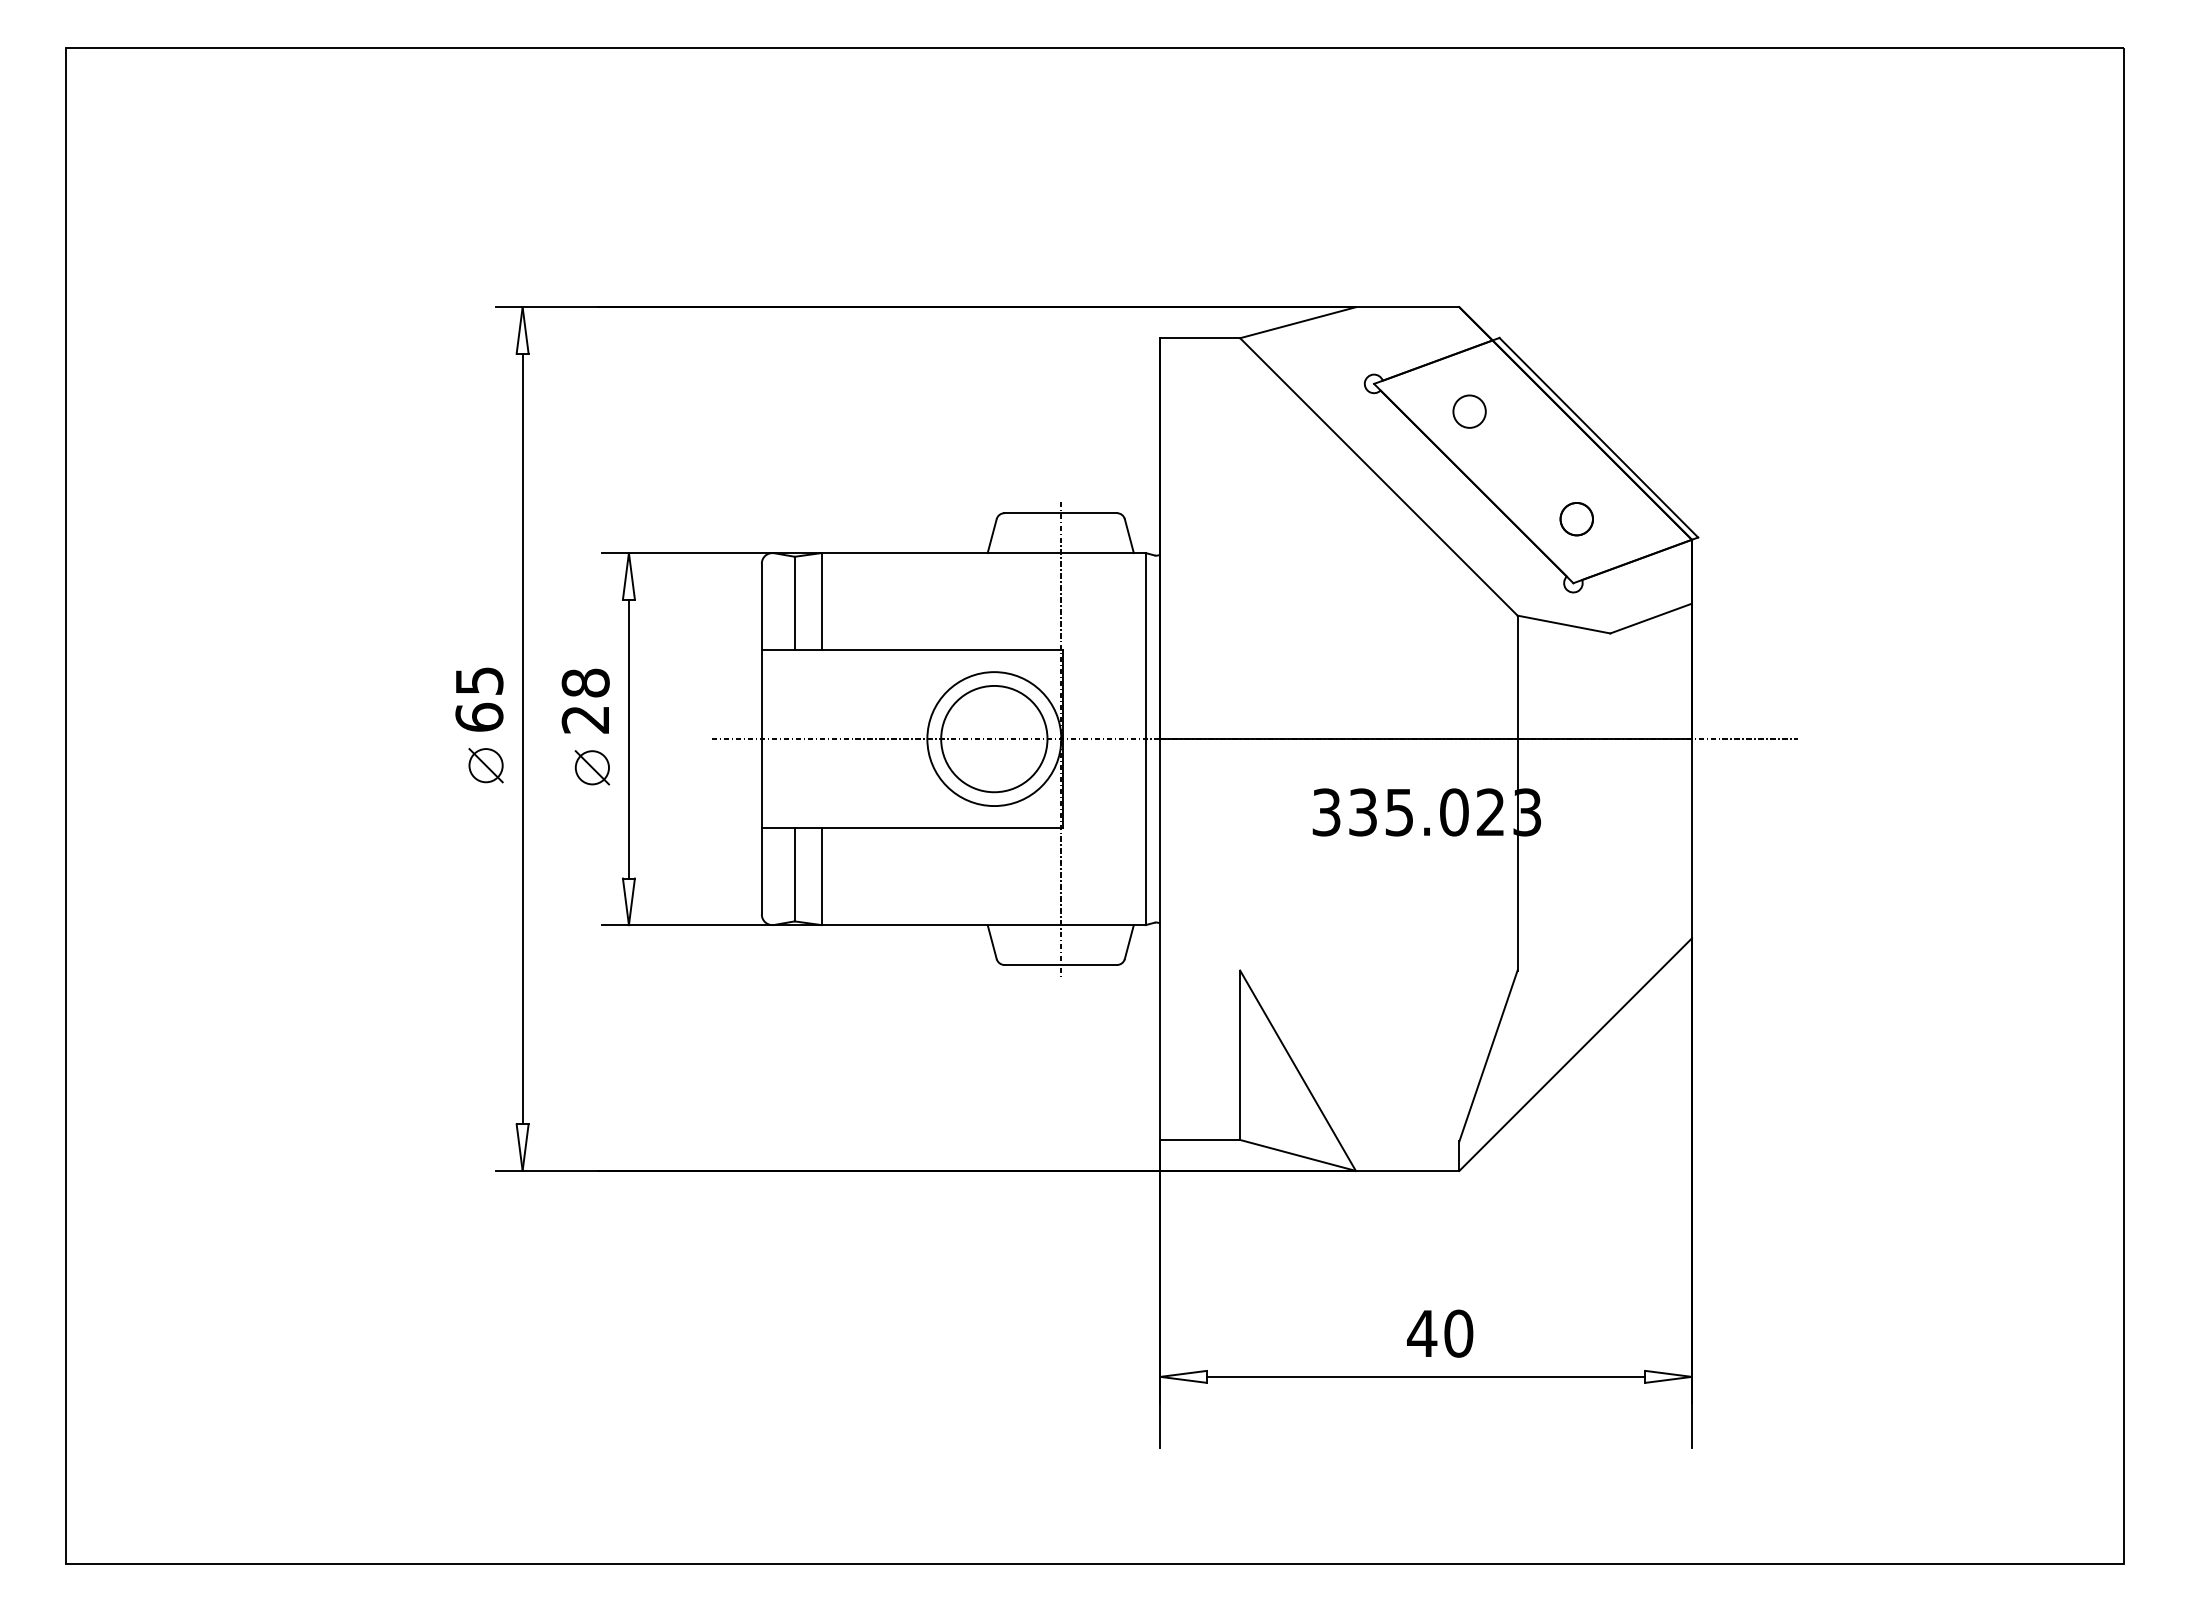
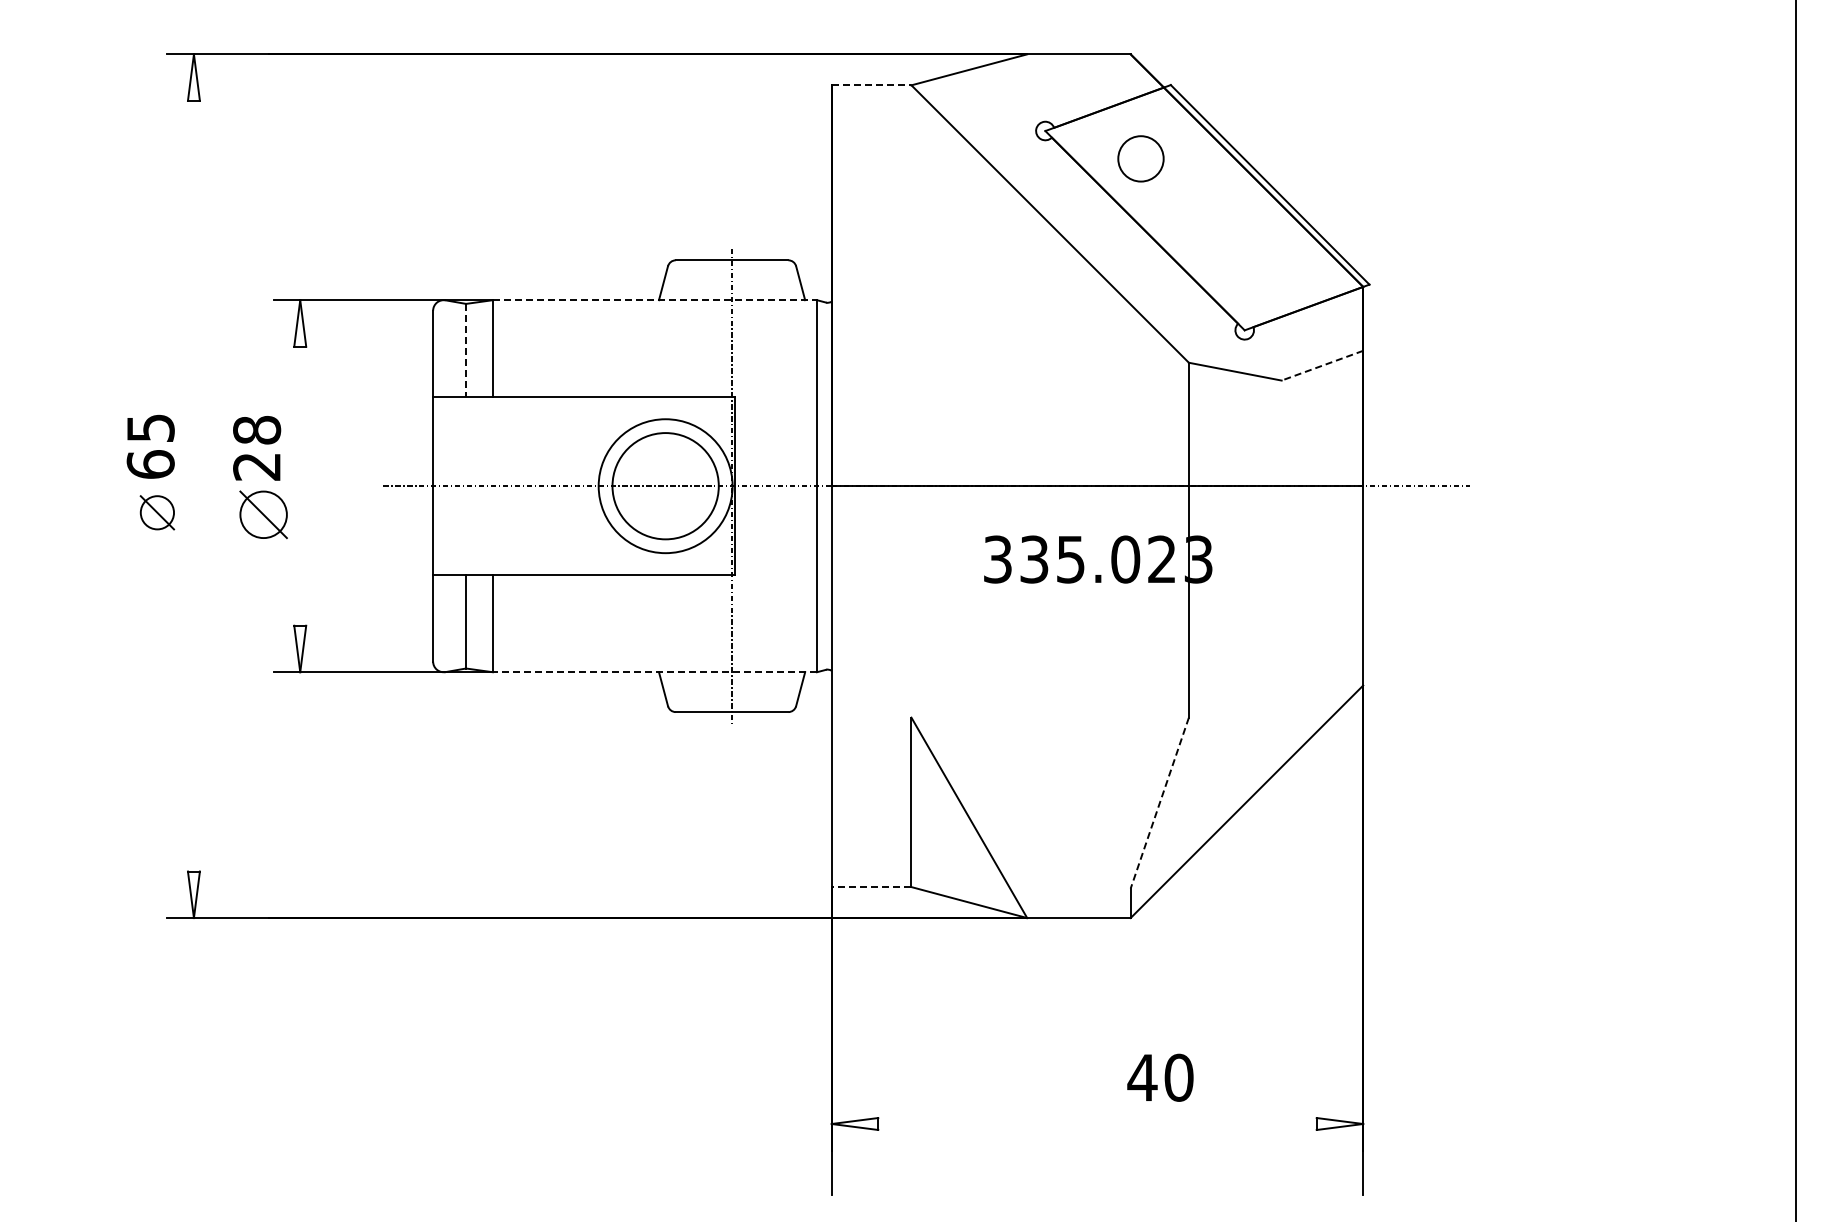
line: (1200, 338) -> (871, 85), solid -> dashed
circle: (1469, 411) -> (1140, 158), size x1.4
circle: (1576, 519) -> (1247, 266), removed
line: (984, 553) -> (655, 300), solid -> dashed
line: (794, 603) -> (465, 350), solid -> dashed
line: (1650, 618) -> (1321, 365), solid -> dashed
line: (522, 738) -> (193, 485), removed
line: (628, 738) -> (299, 485), removed
part: (592, 767) -> (263, 514), size x1.4
line: (983, 925) -> (654, 672), solid -> dashed
line: (1488, 1056) -> (1159, 803), solid -> dashed
line: (1200, 1139) -> (871, 886), solid -> dashed
text: (1440, 1333) -> (1160, 1077), moved
line: (1425, 1376) -> (1096, 1123), removed

